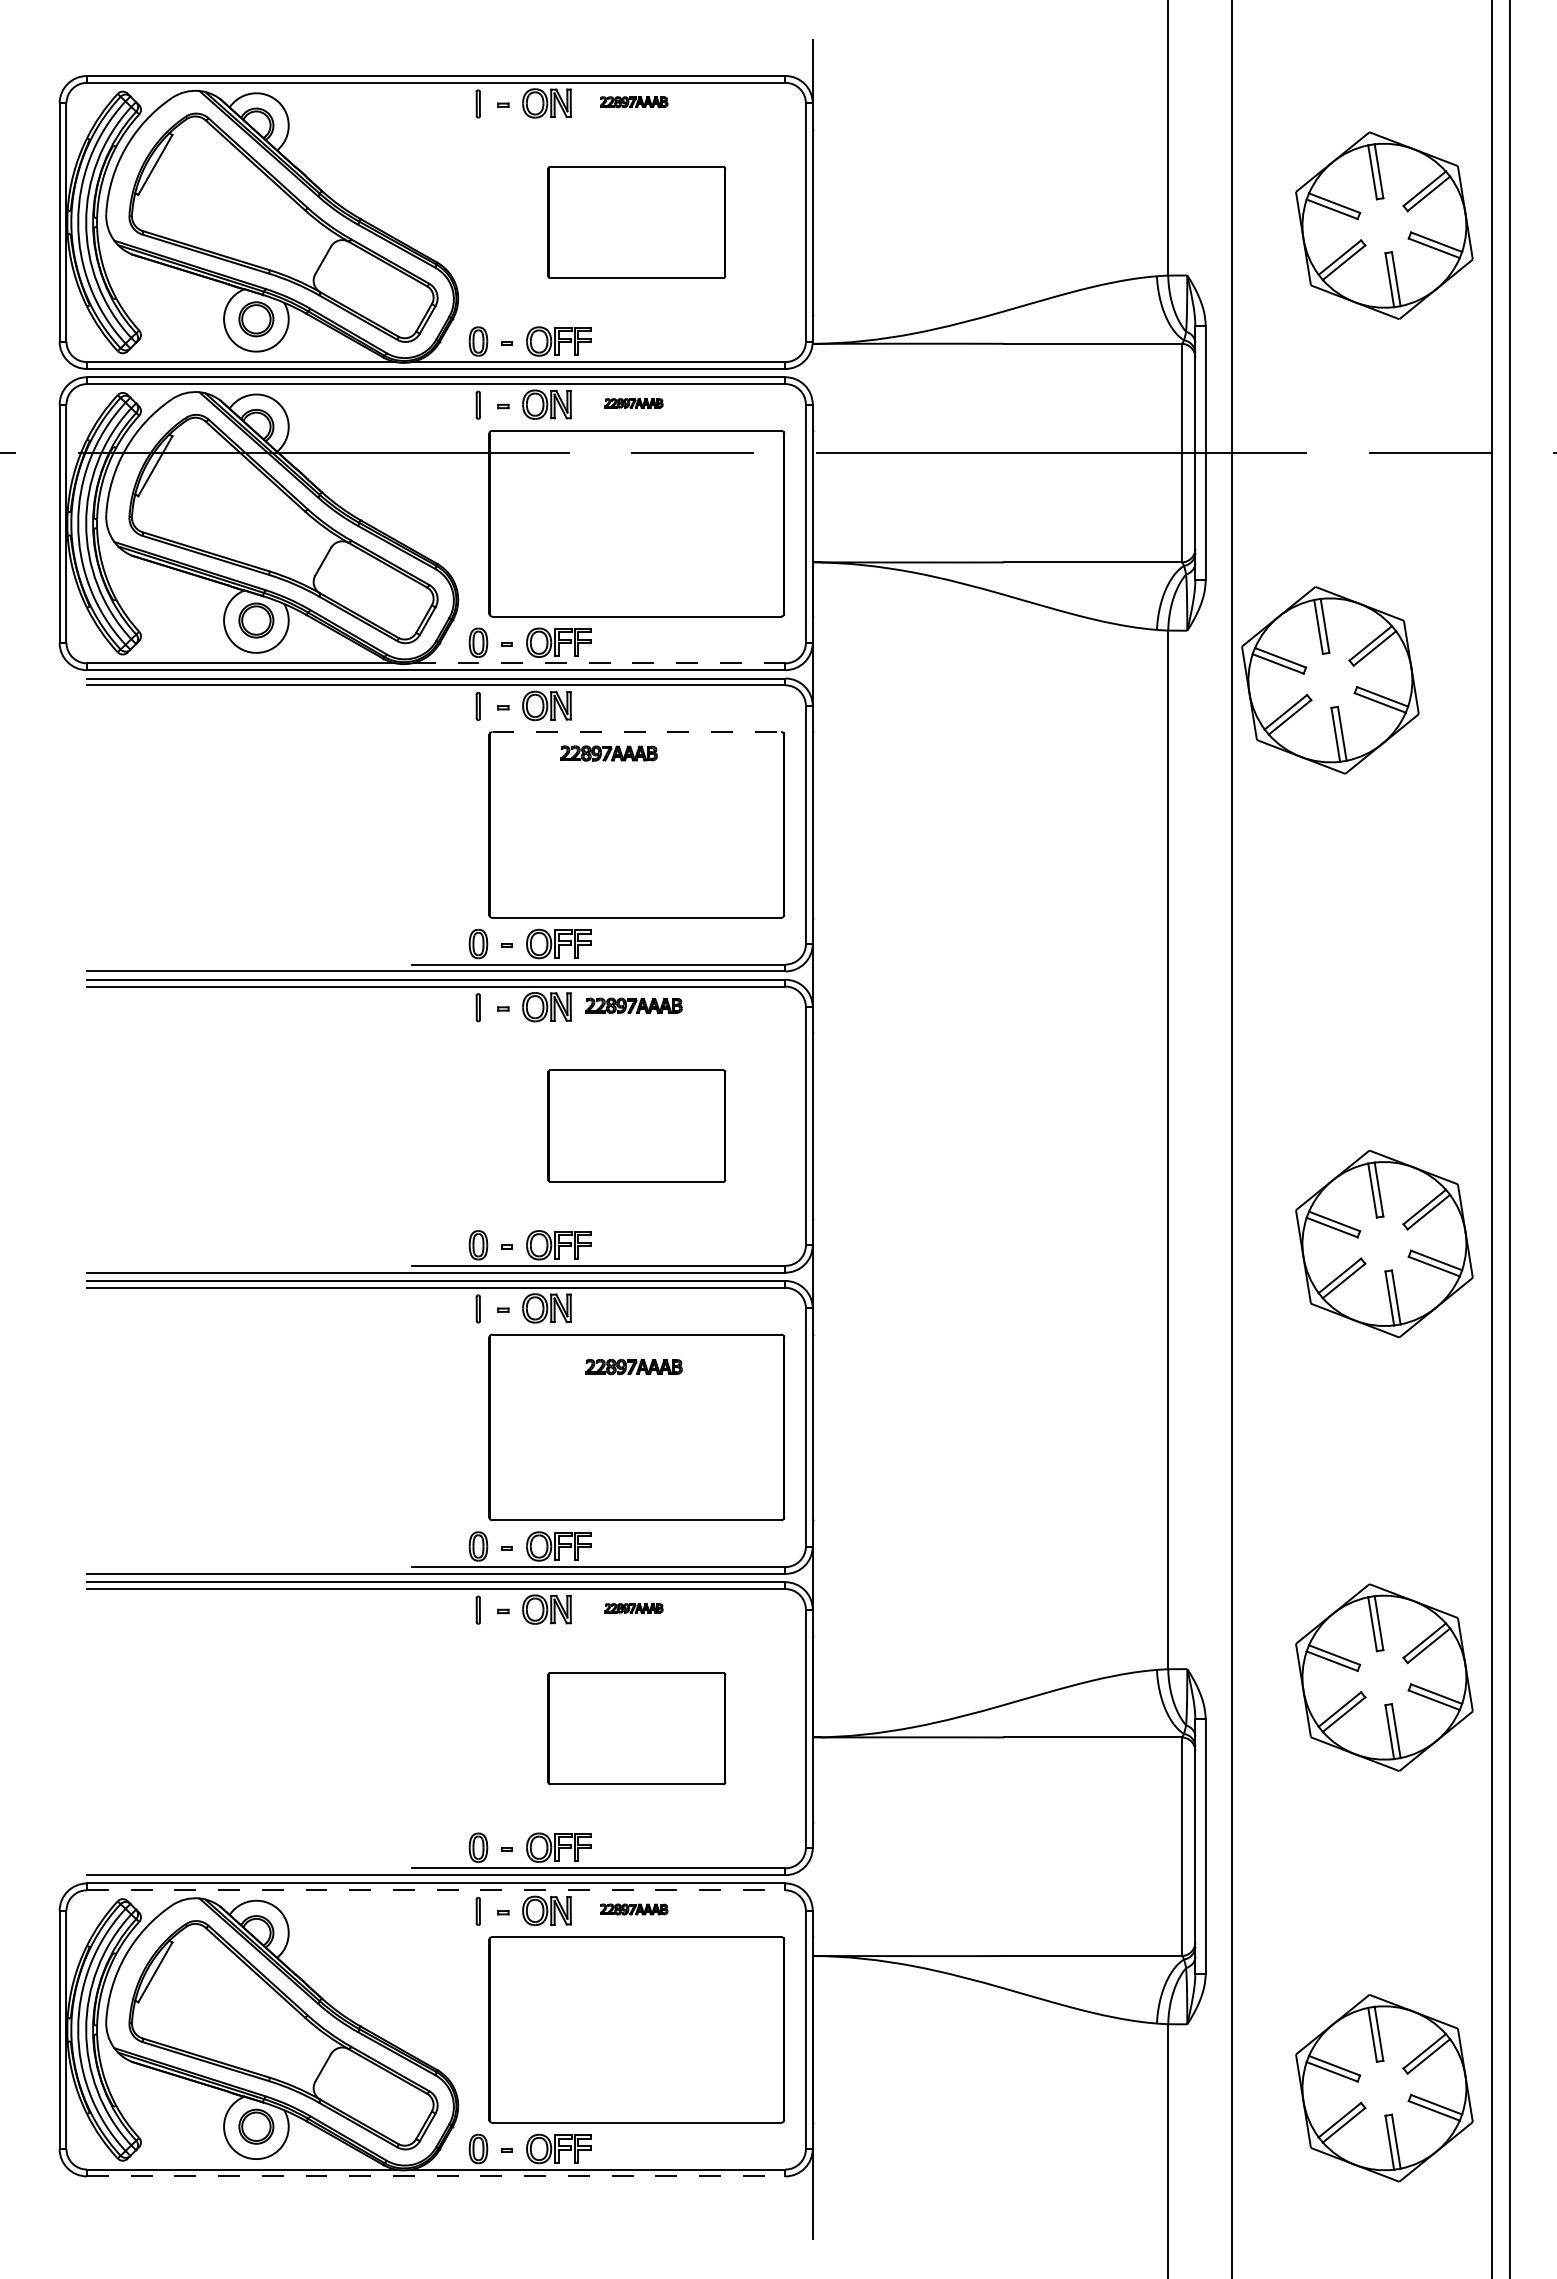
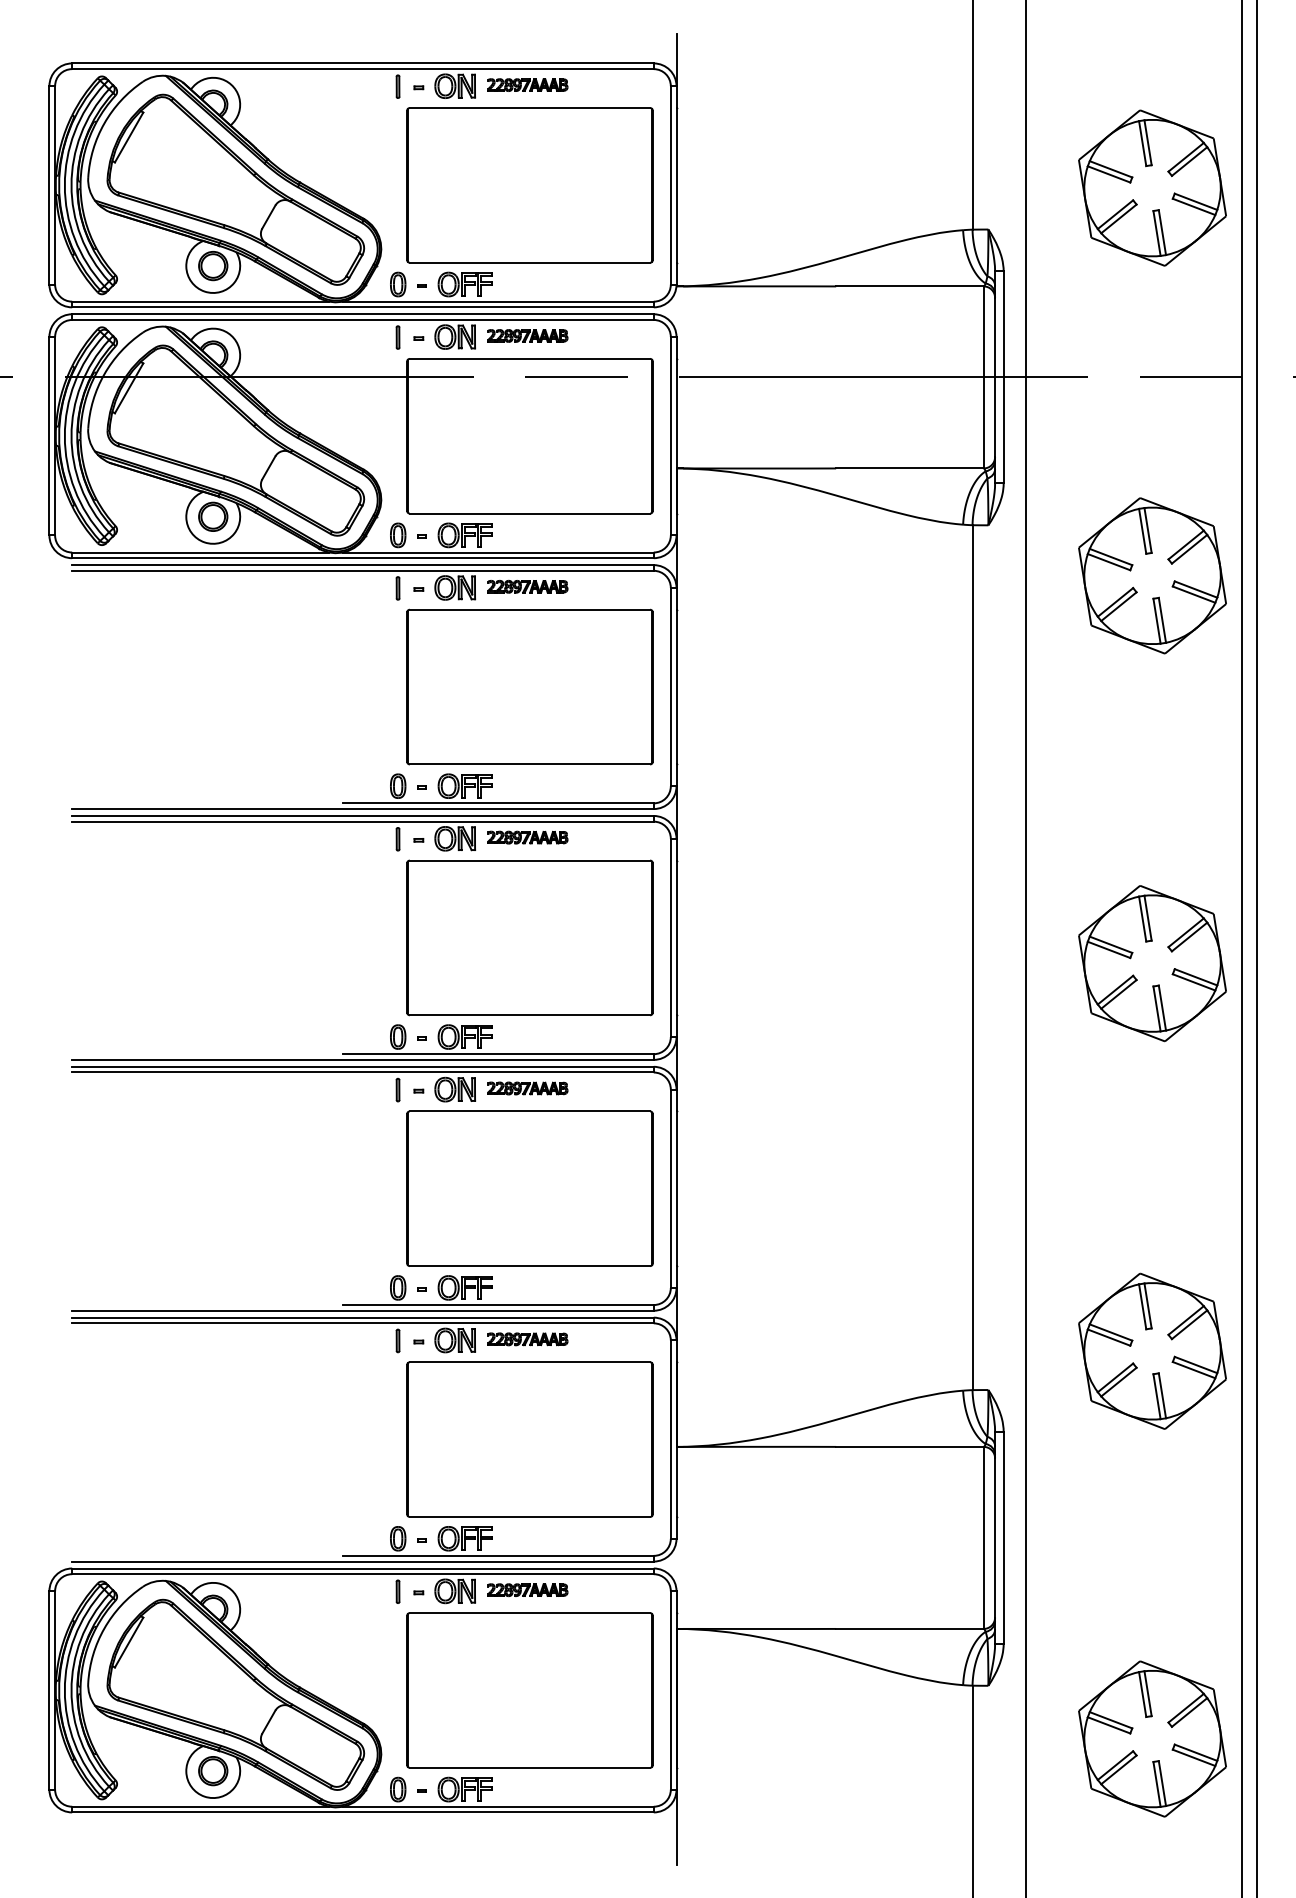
part: (633, 102) -> (527, 85), size x1.43
part: (636, 222) -> (529, 185), size x1.67
part: (633, 403) -> (527, 336), size x1.67
line: (598, 663) -> (498, 552), dashed -> solid
part: (1330, 680) -> (1152, 575), moved
line: (637, 732) -> (530, 610), dashed -> solid
part: (608, 753) -> (527, 586), moved
part: (636, 1125) -> (529, 937), size x1.67
part: (1384, 1244) -> (1152, 963), moved
part: (633, 1366) -> (527, 1088), moved
part: (633, 1608) -> (527, 1339), size x1.67
part: (1384, 1677) -> (1152, 1351), moved
part: (636, 1728) -> (529, 1439), size x1.67
line: (436, 1890) -> (363, 1574), dashed -> solid
part: (633, 1909) -> (527, 1590), size x1.43
line: (436, 2176) -> (363, 1812), dashed -> solid

